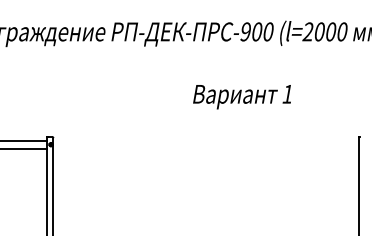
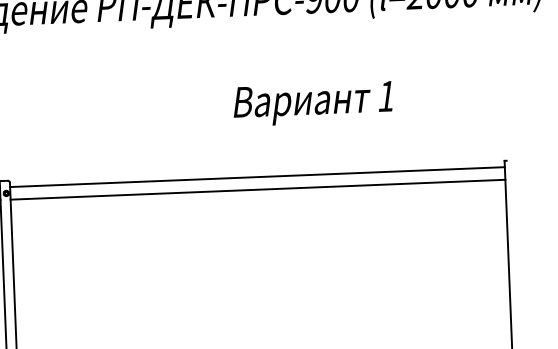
line: (205, 140) -> (256, 176), added
line: (205, 148) -> (256, 189), added

